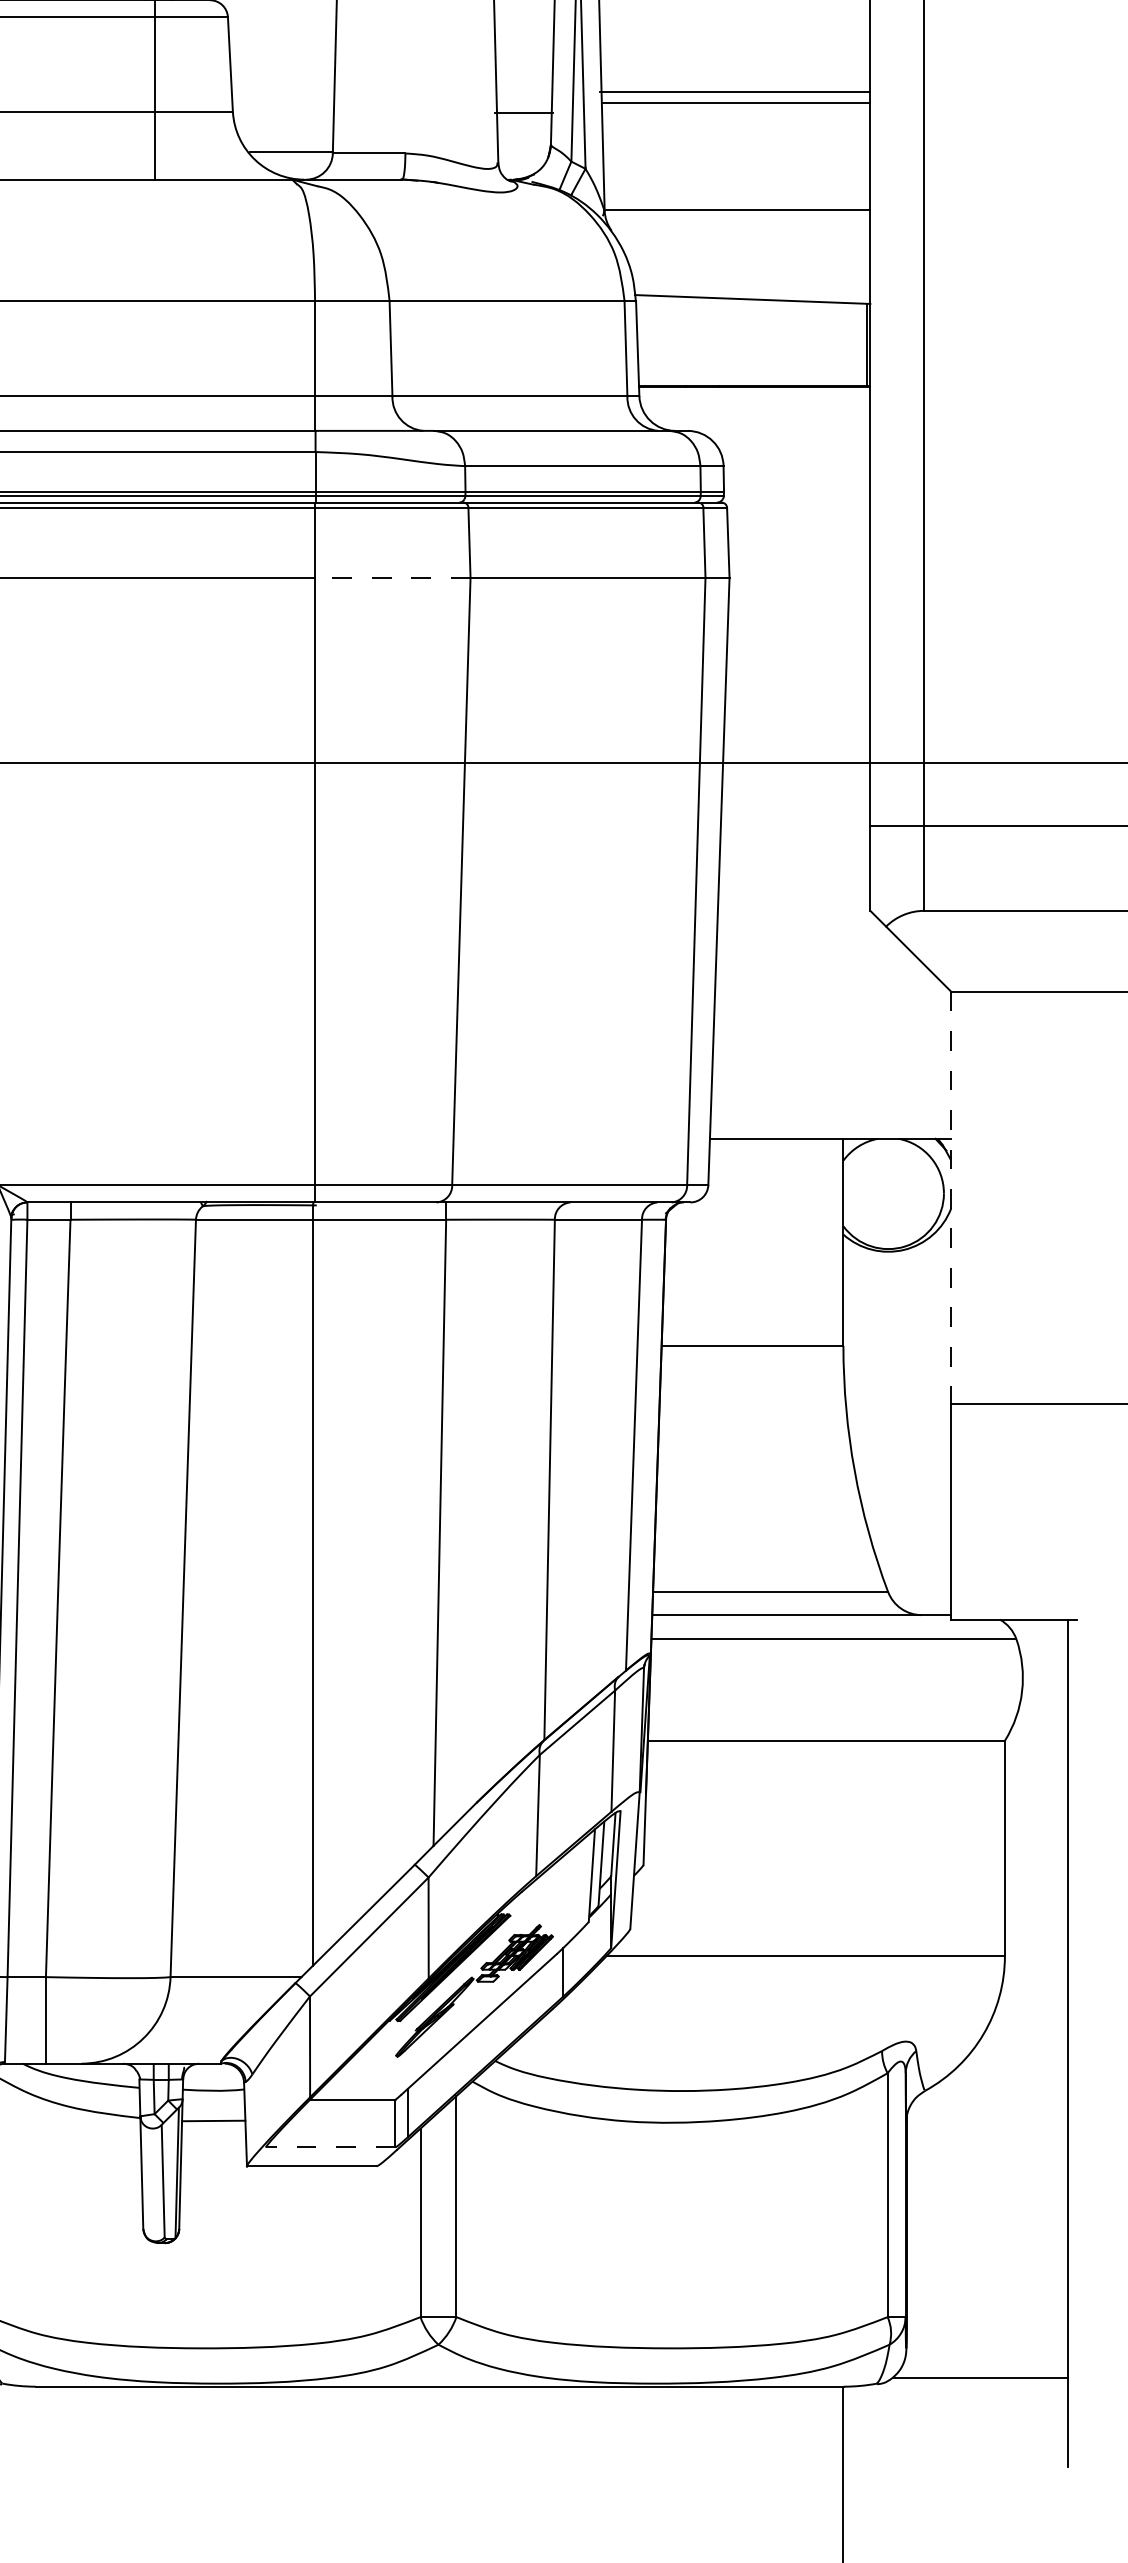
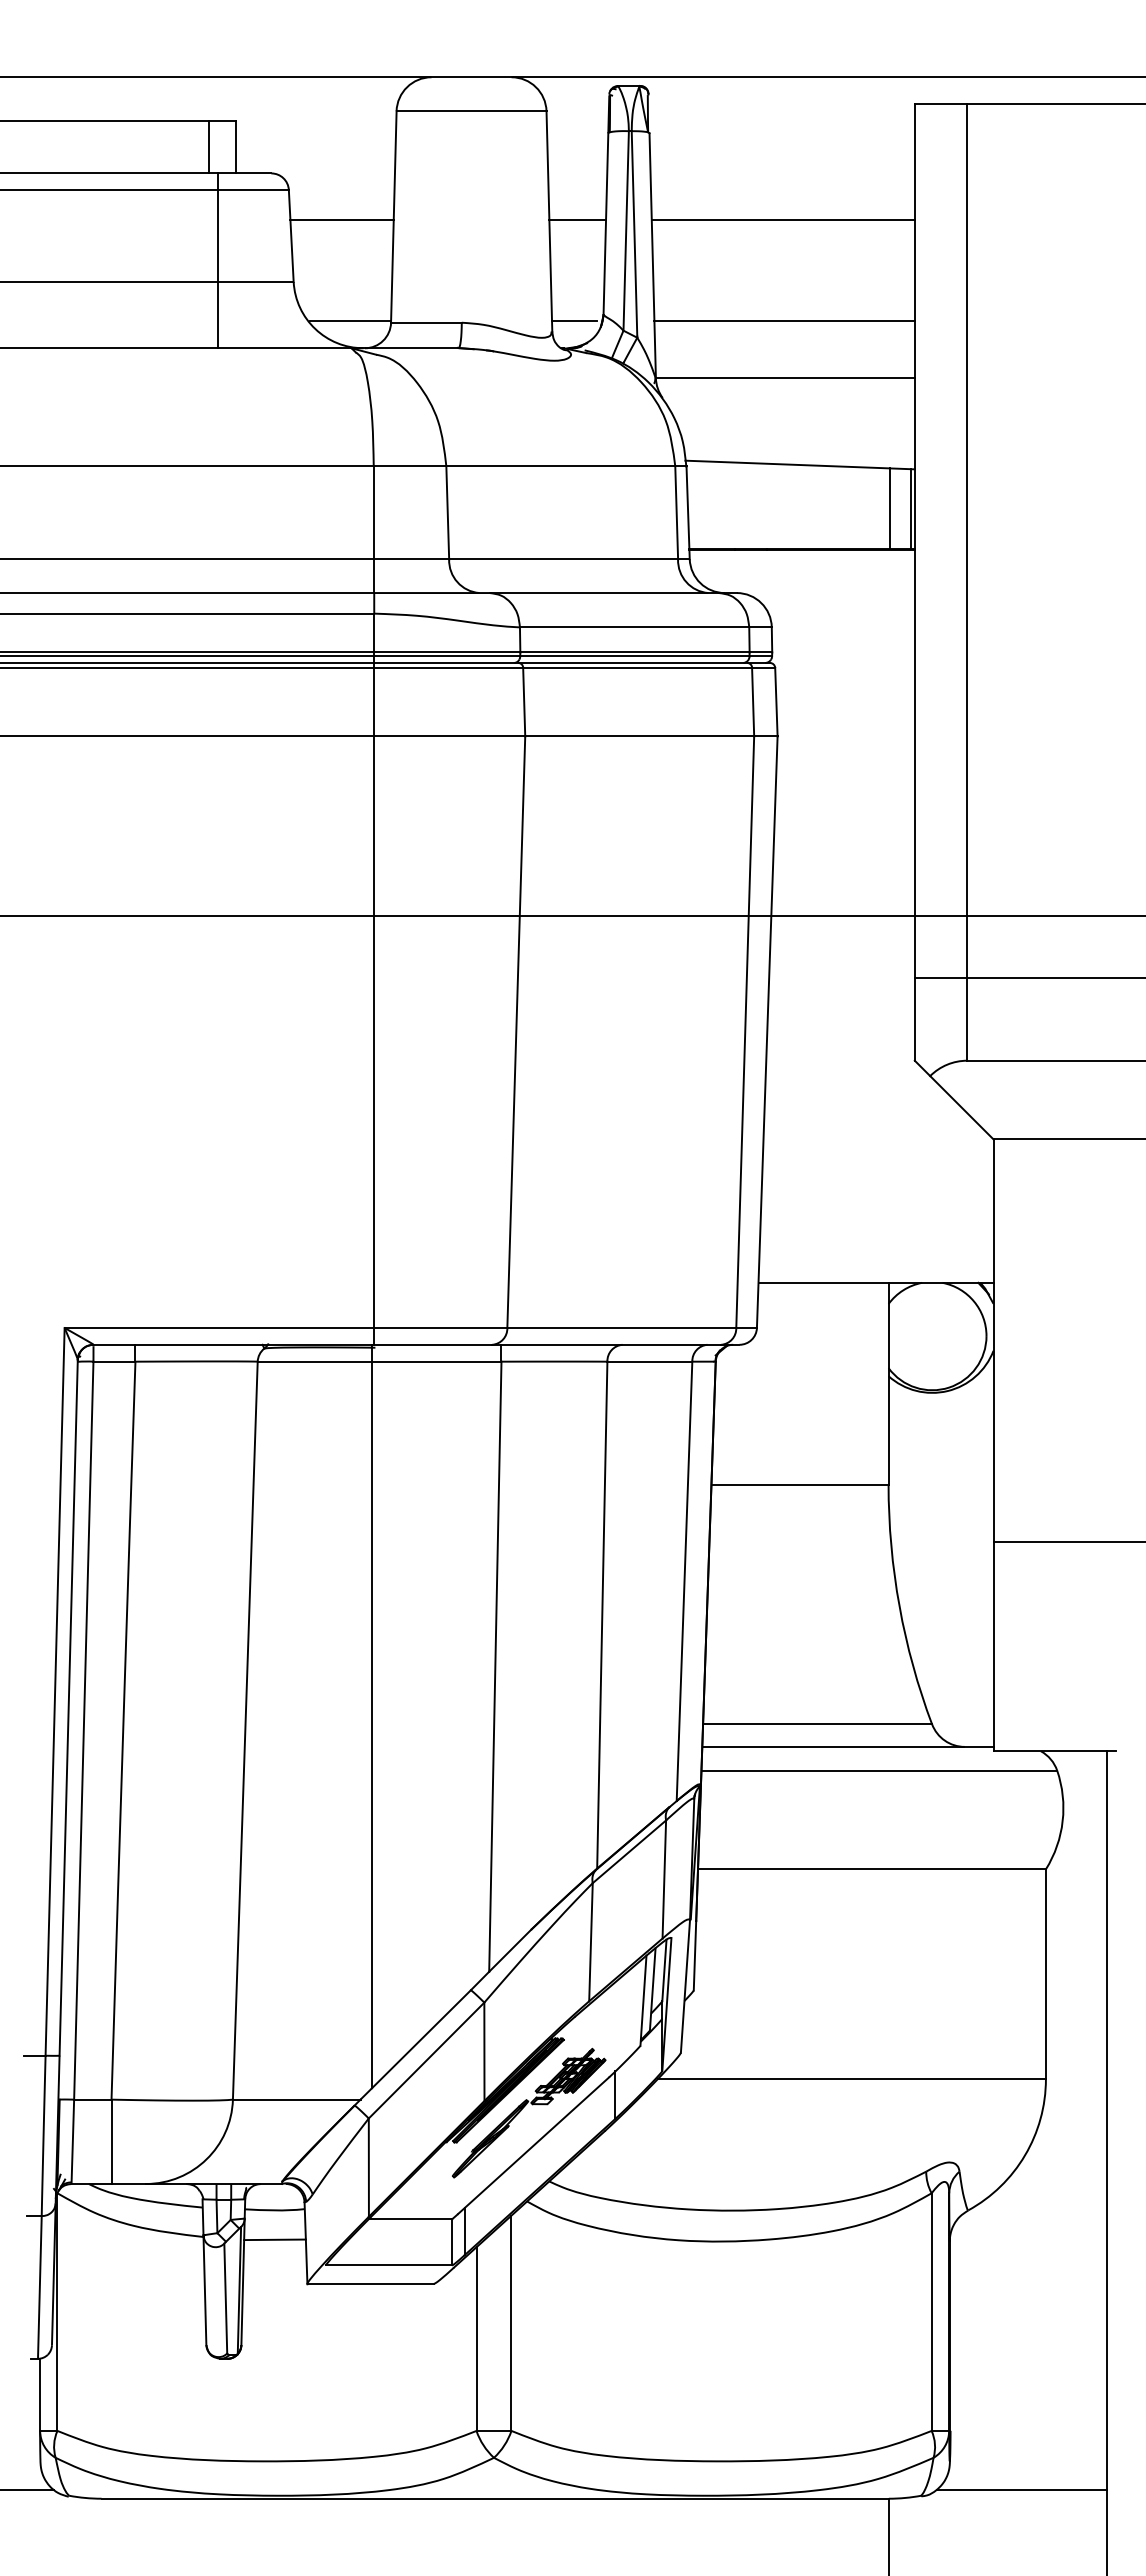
line: (281, 47) -> (341, 219), added
line: (734, 91) -> (782, 219), moved
line: (736, 102) -> (784, 321), moved
line: (524, 112) -> (577, 219), moved
line: (521, 152) -> (574, 321), added
line: (844, 344) -> (889, 508), added
line: (392, 578) -> (449, 736), dashed -> solid
line: (951, 1198) -> (993, 1340), dashed -> solid
line: (331, 2147) -> (389, 2265), dashed -> solid

